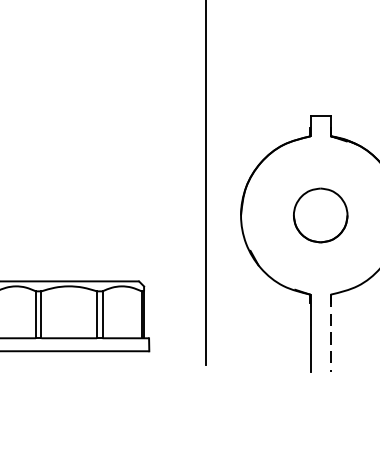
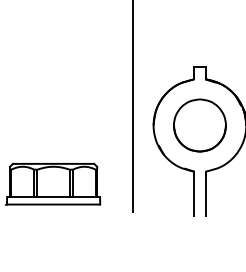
part: (319, 215) -> (199, 125), size x1.67
line: (330, 333) -> (205, 194), dashed -> solid

